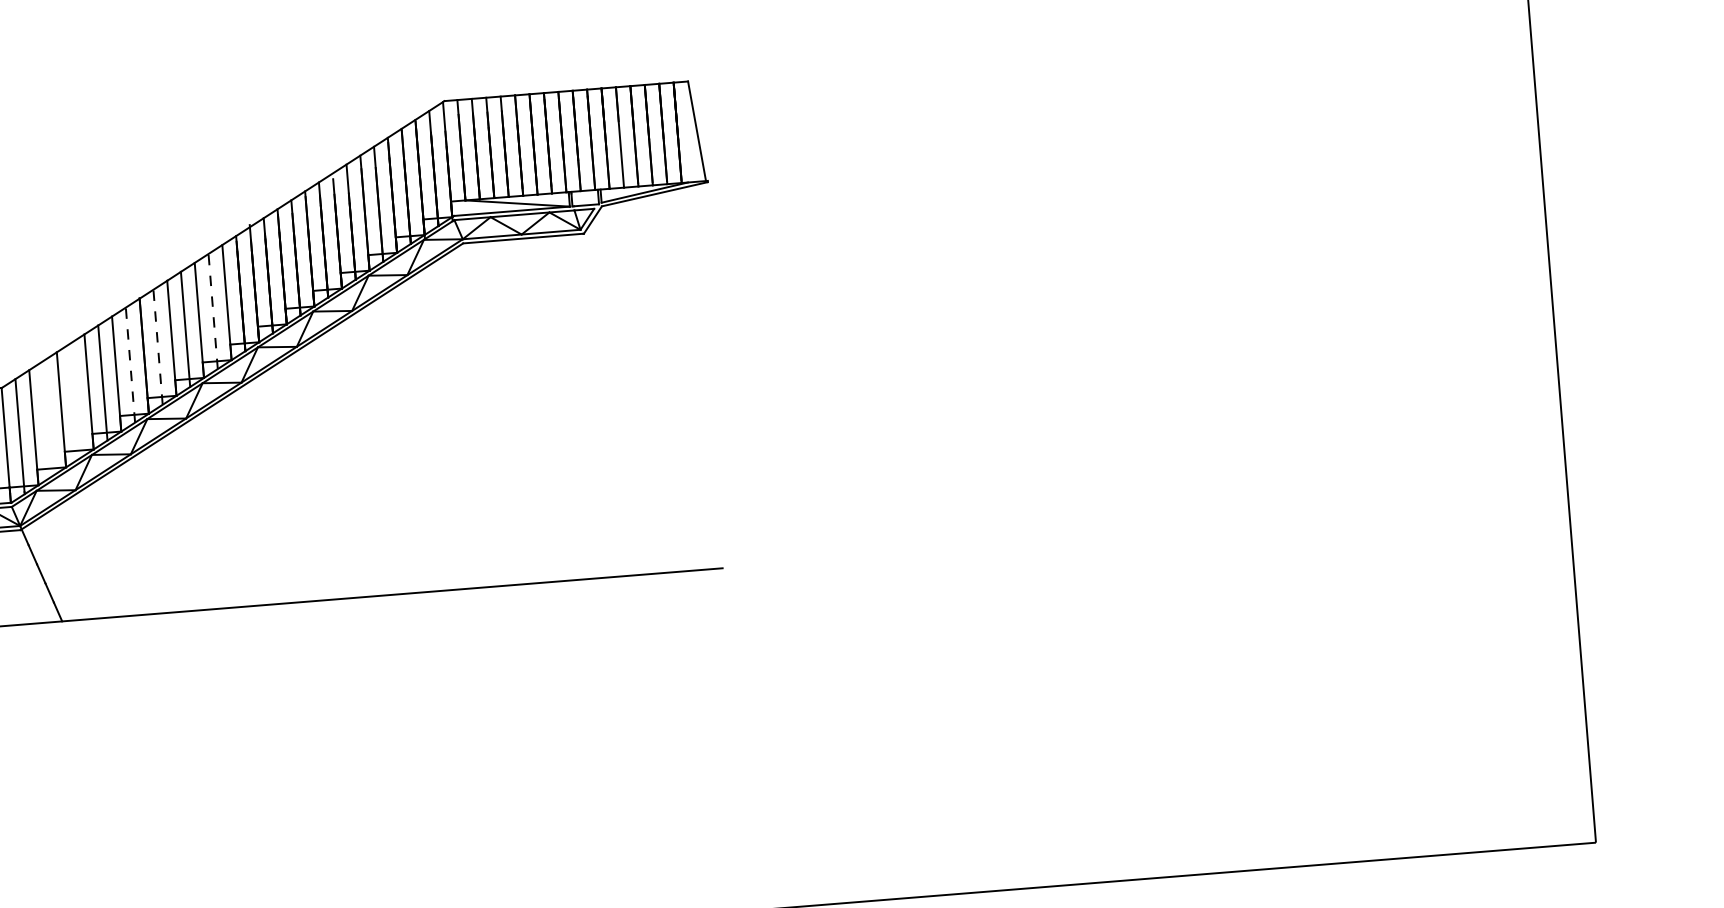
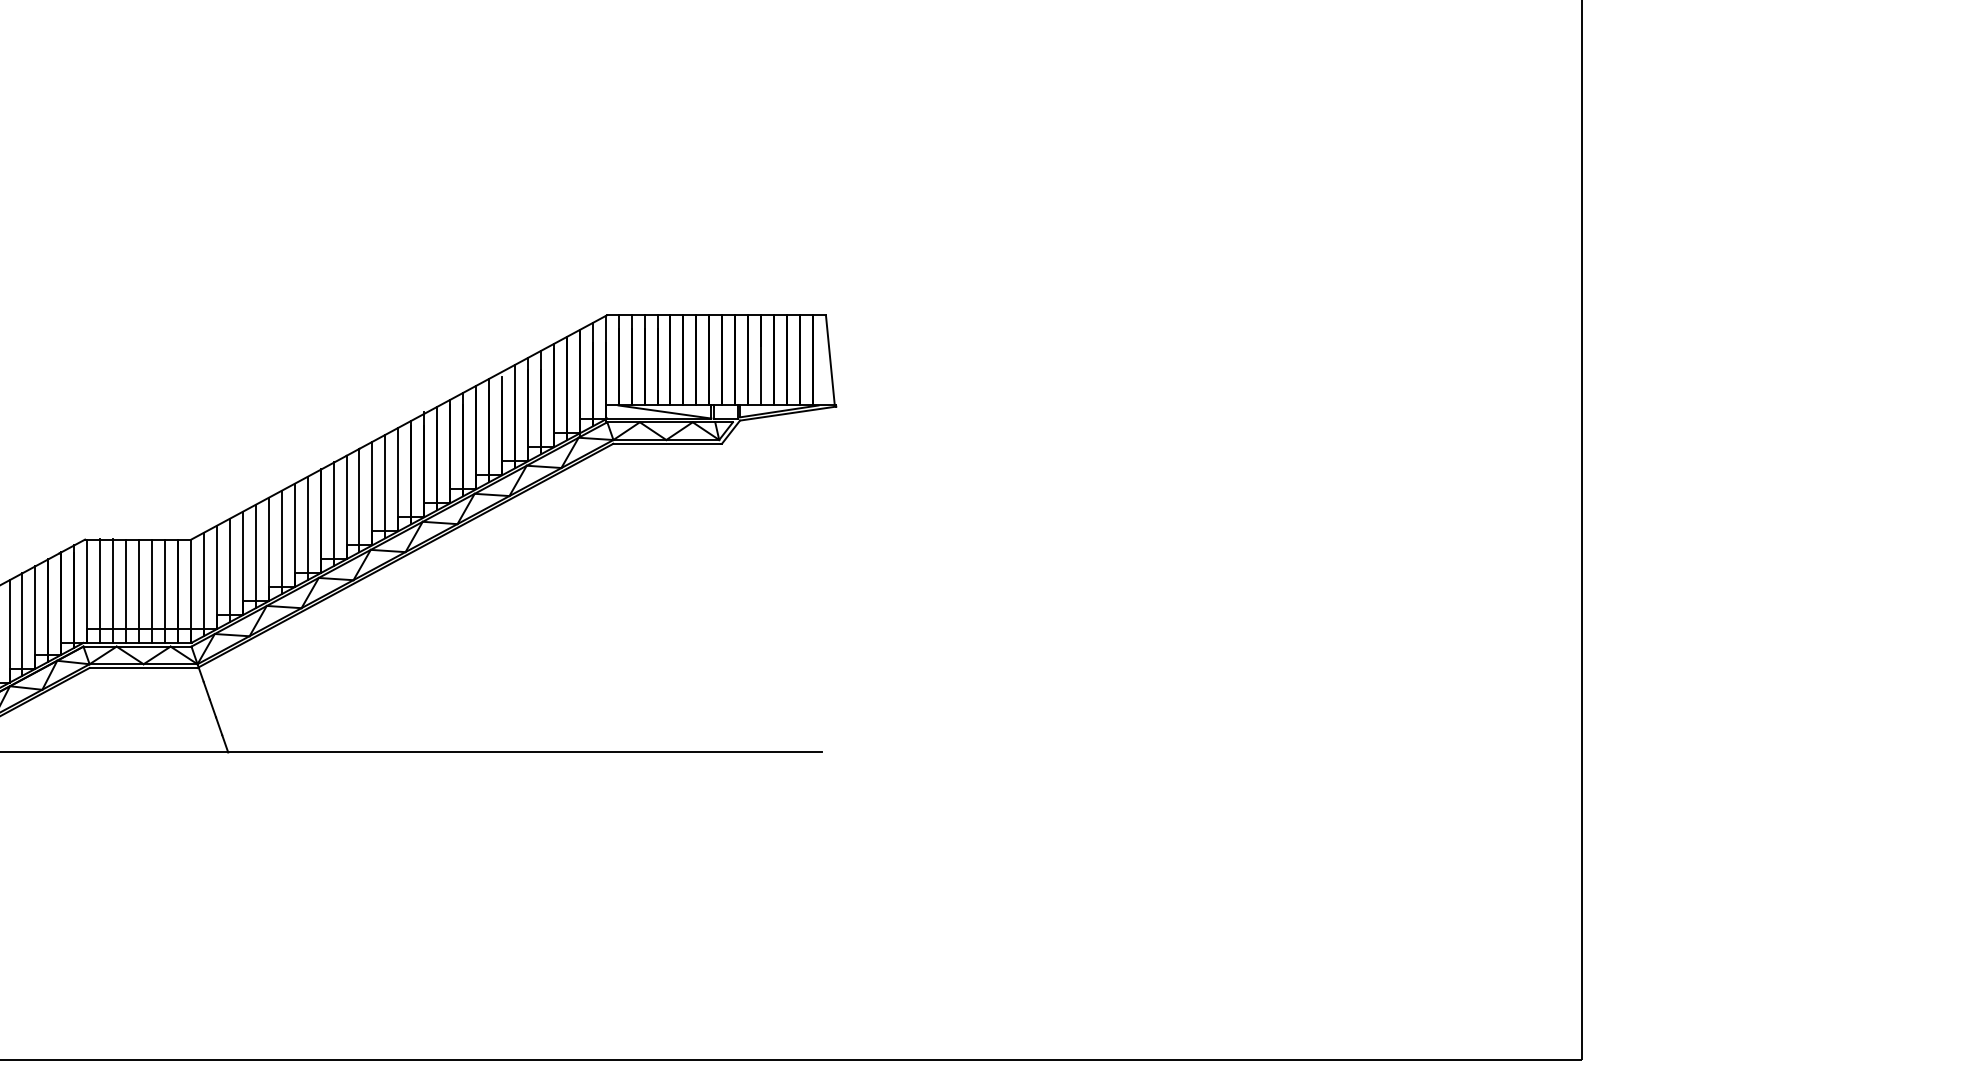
line: (213, 311) -> (385, 486), dashed -> solid
line: (158, 347) -> (333, 514), dashed -> solid
line: (130, 365) -> (307, 528), dashed -> solid
line: (74, 400) -> (255, 556), added
line: (47, 418) -> (229, 570), added

